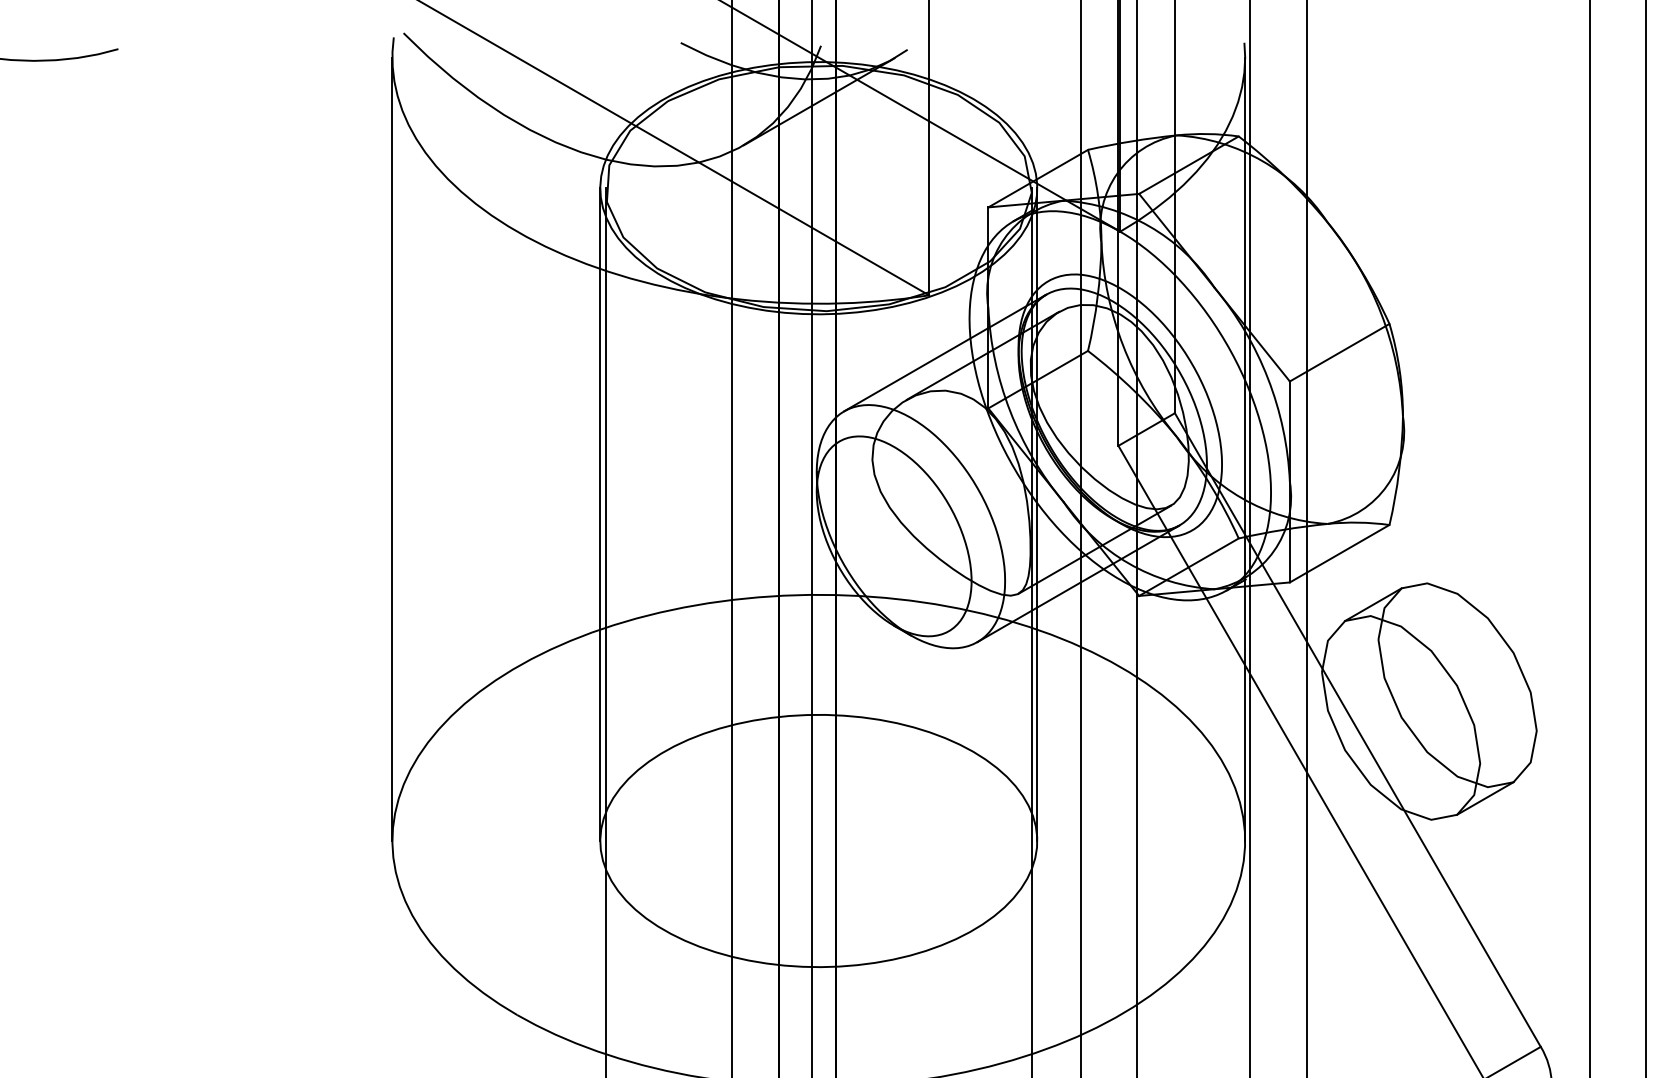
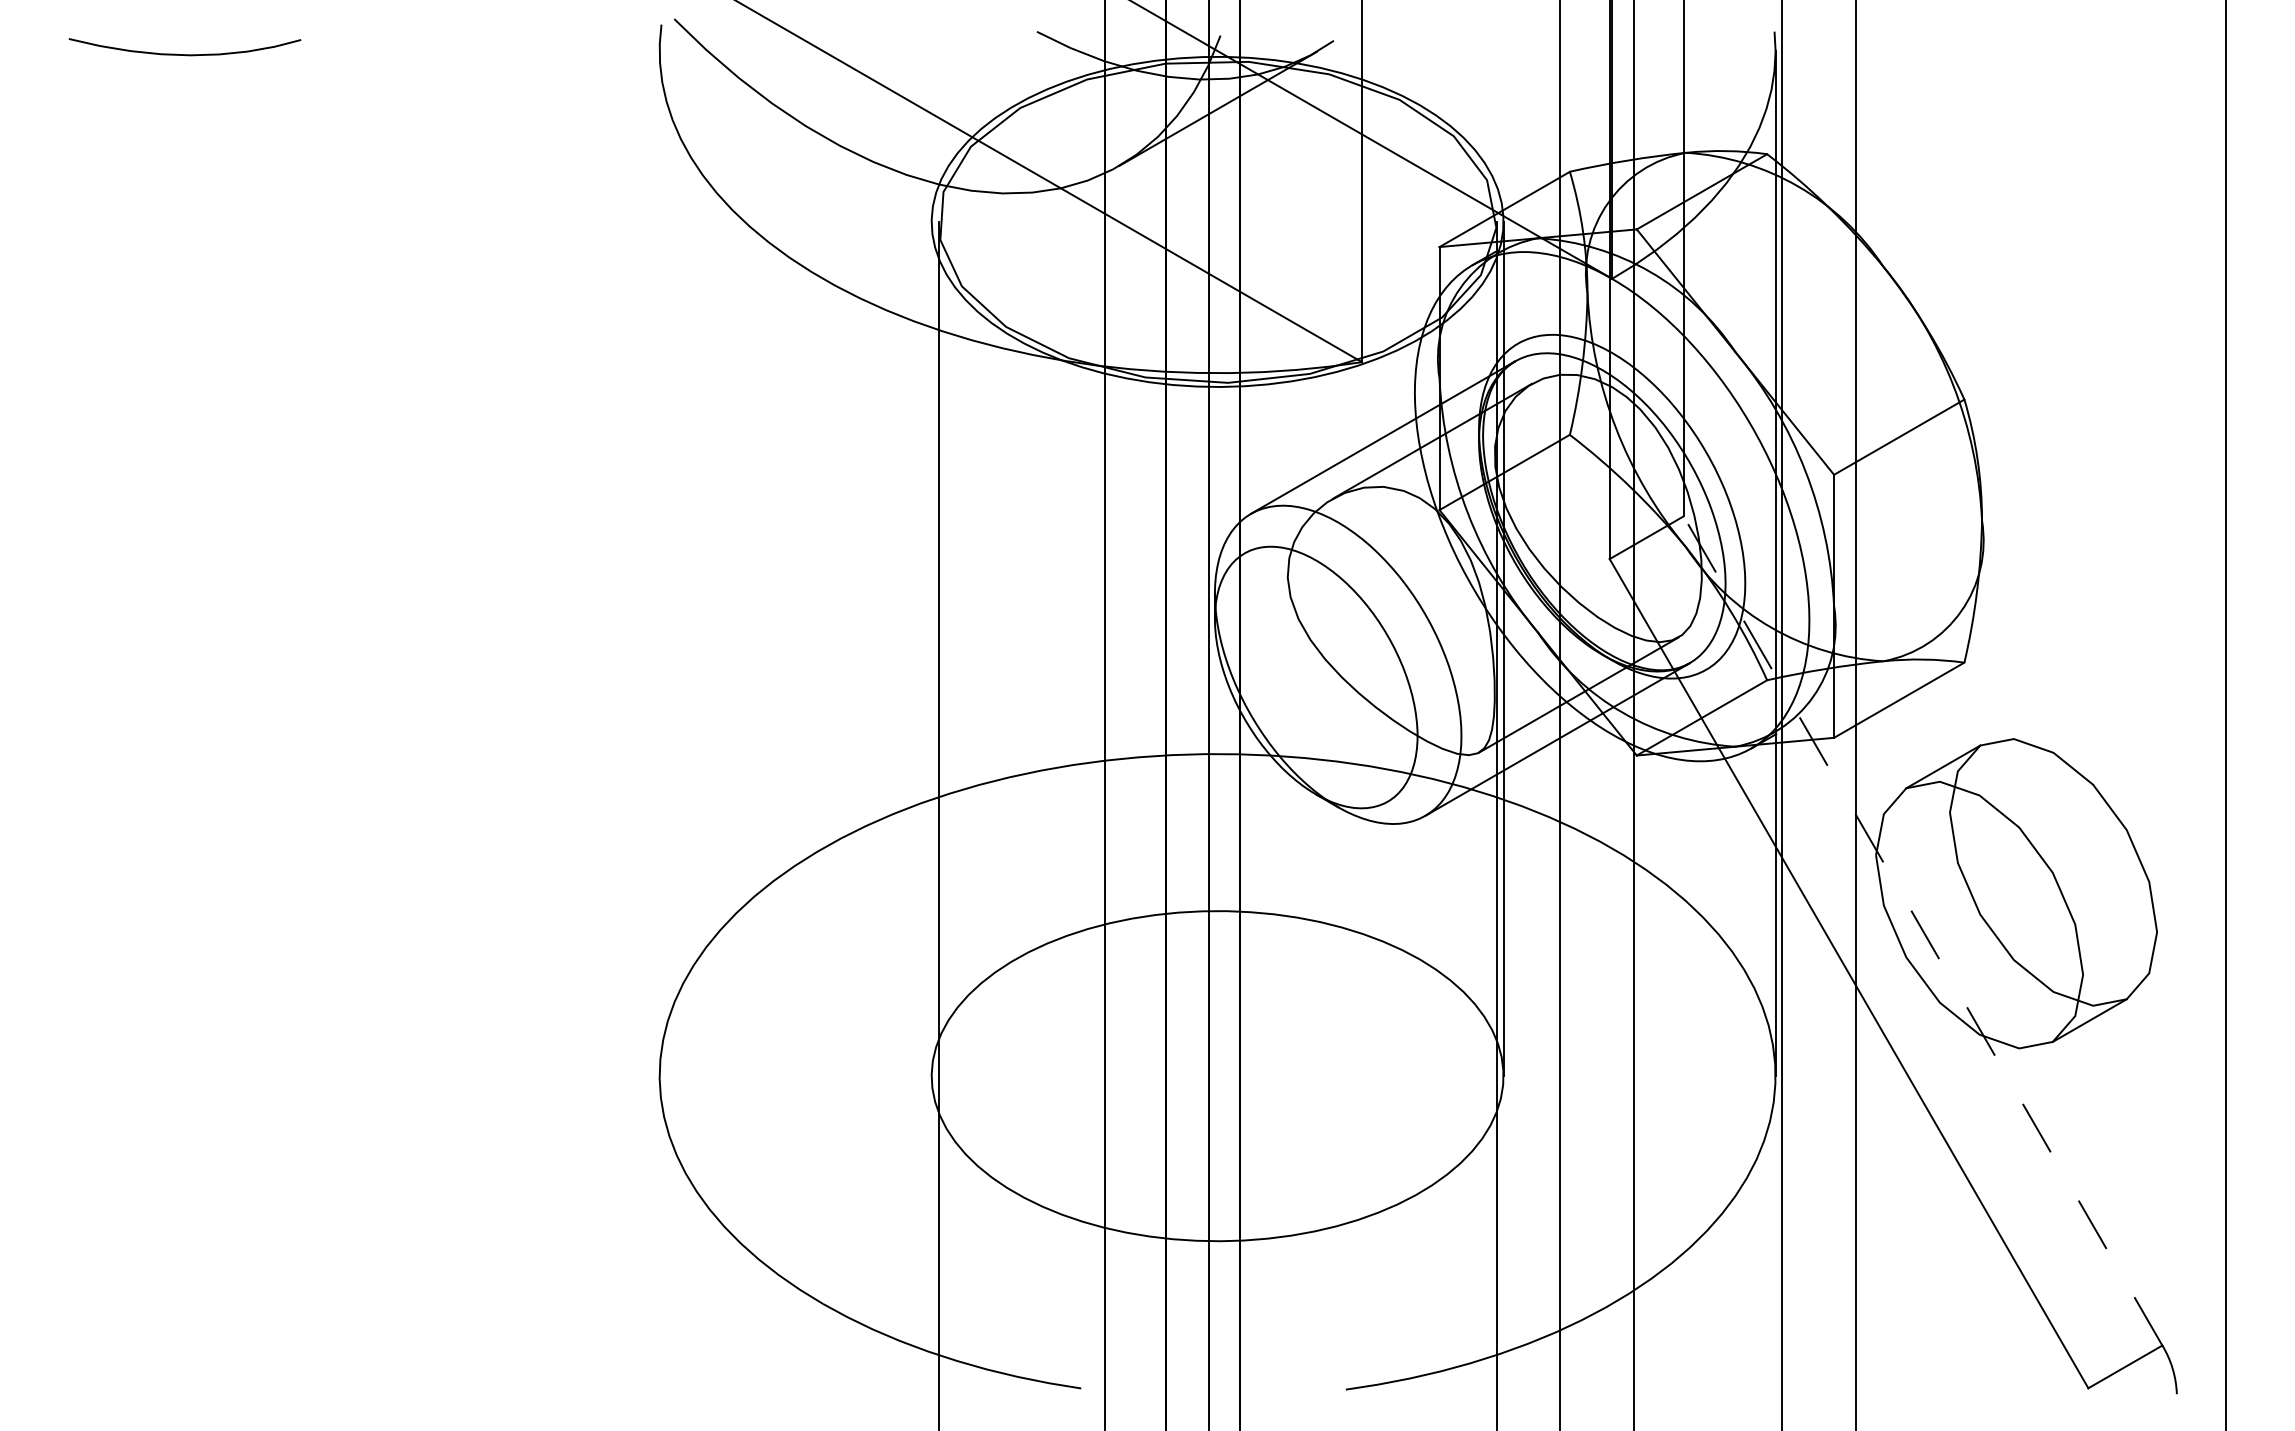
line: (392, 449) -> (659, 563), removed
line: (600, 514) -> (931, 648), removed
line: (1358, 729) -> (1923, 930), solid -> dashed

